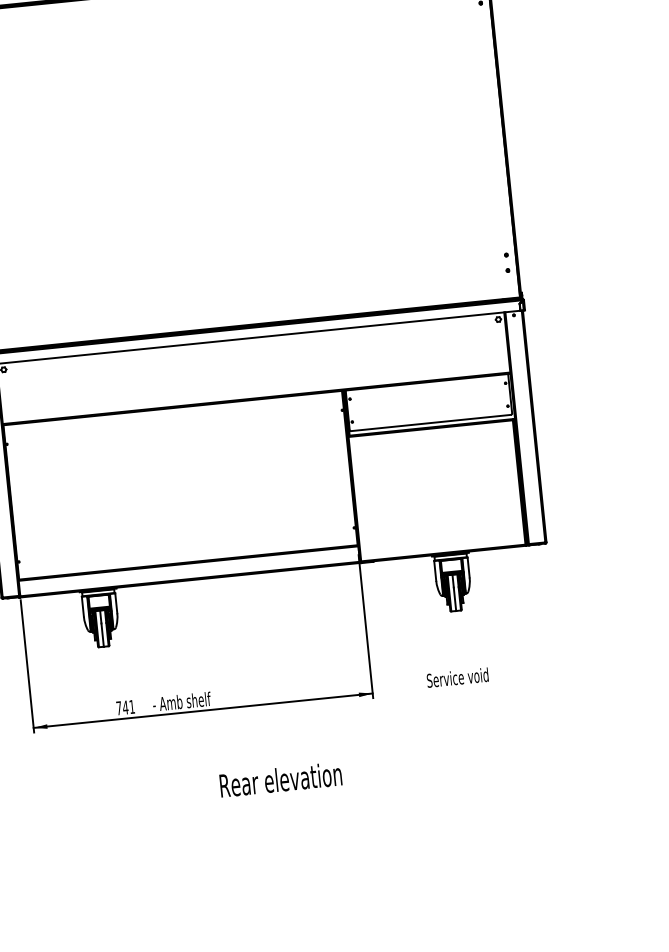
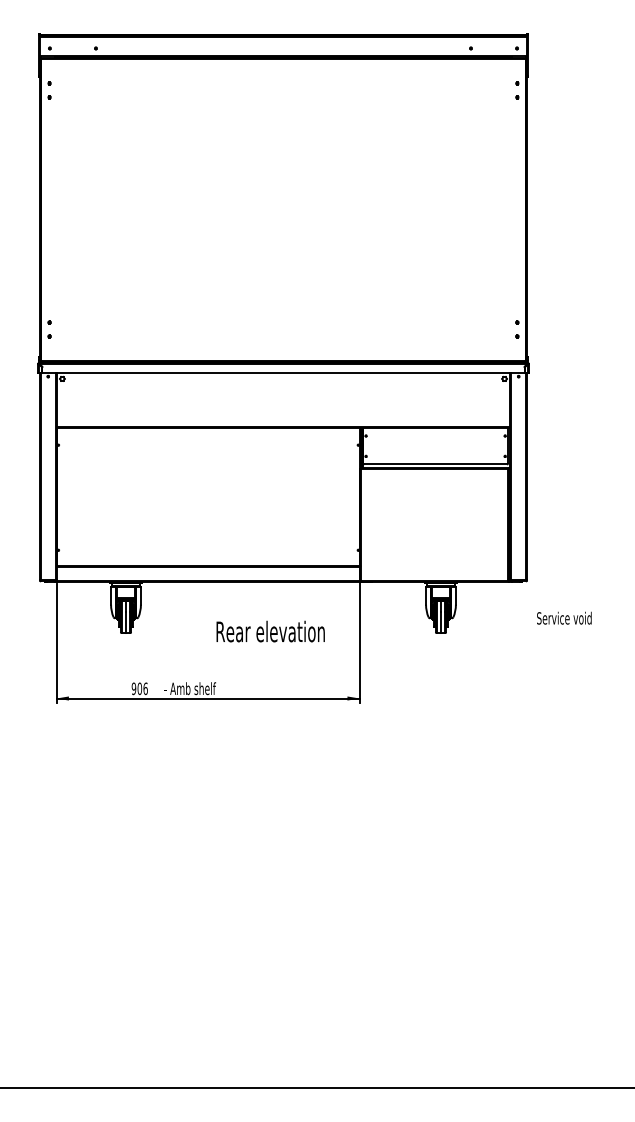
text: (457, 676) -> (564, 617), moved
text: (125, 707) -> (139, 688), 741 -> 906
text: (280, 779) -> (270, 631), moved

